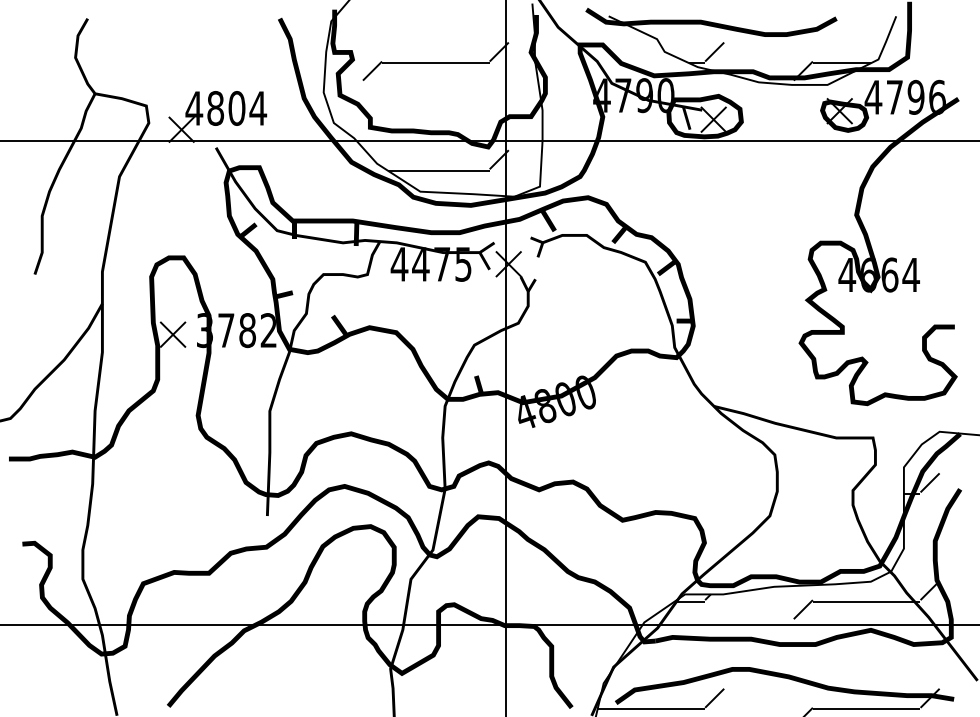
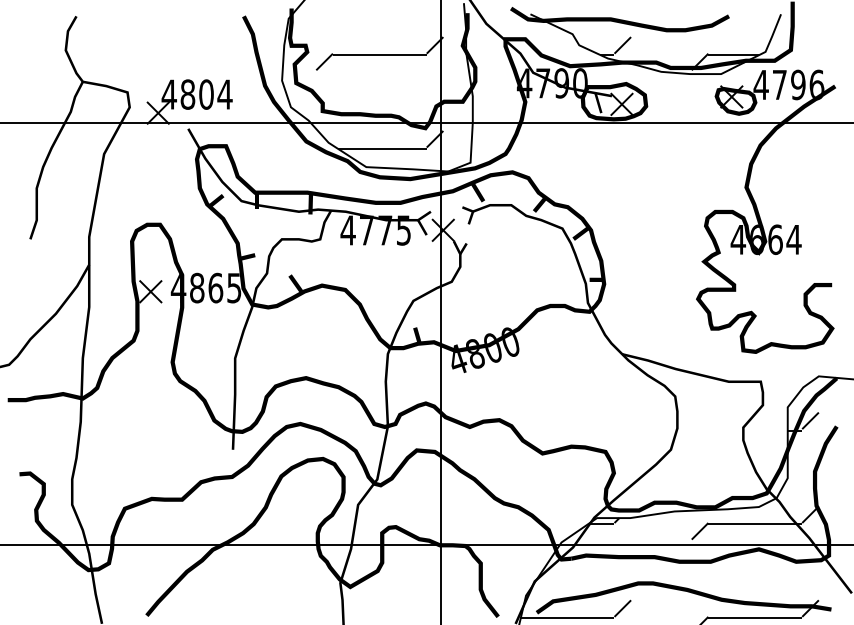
text: (420, 264) -> (366, 230), 4475 -> 4775
text: (235, 329) -> (205, 287), 3782 -> 4865

